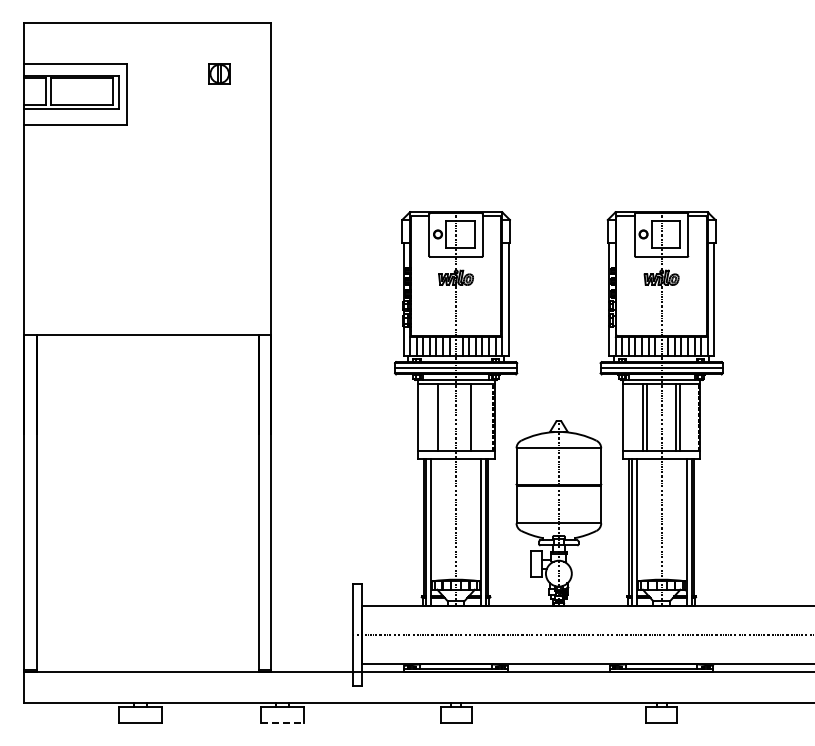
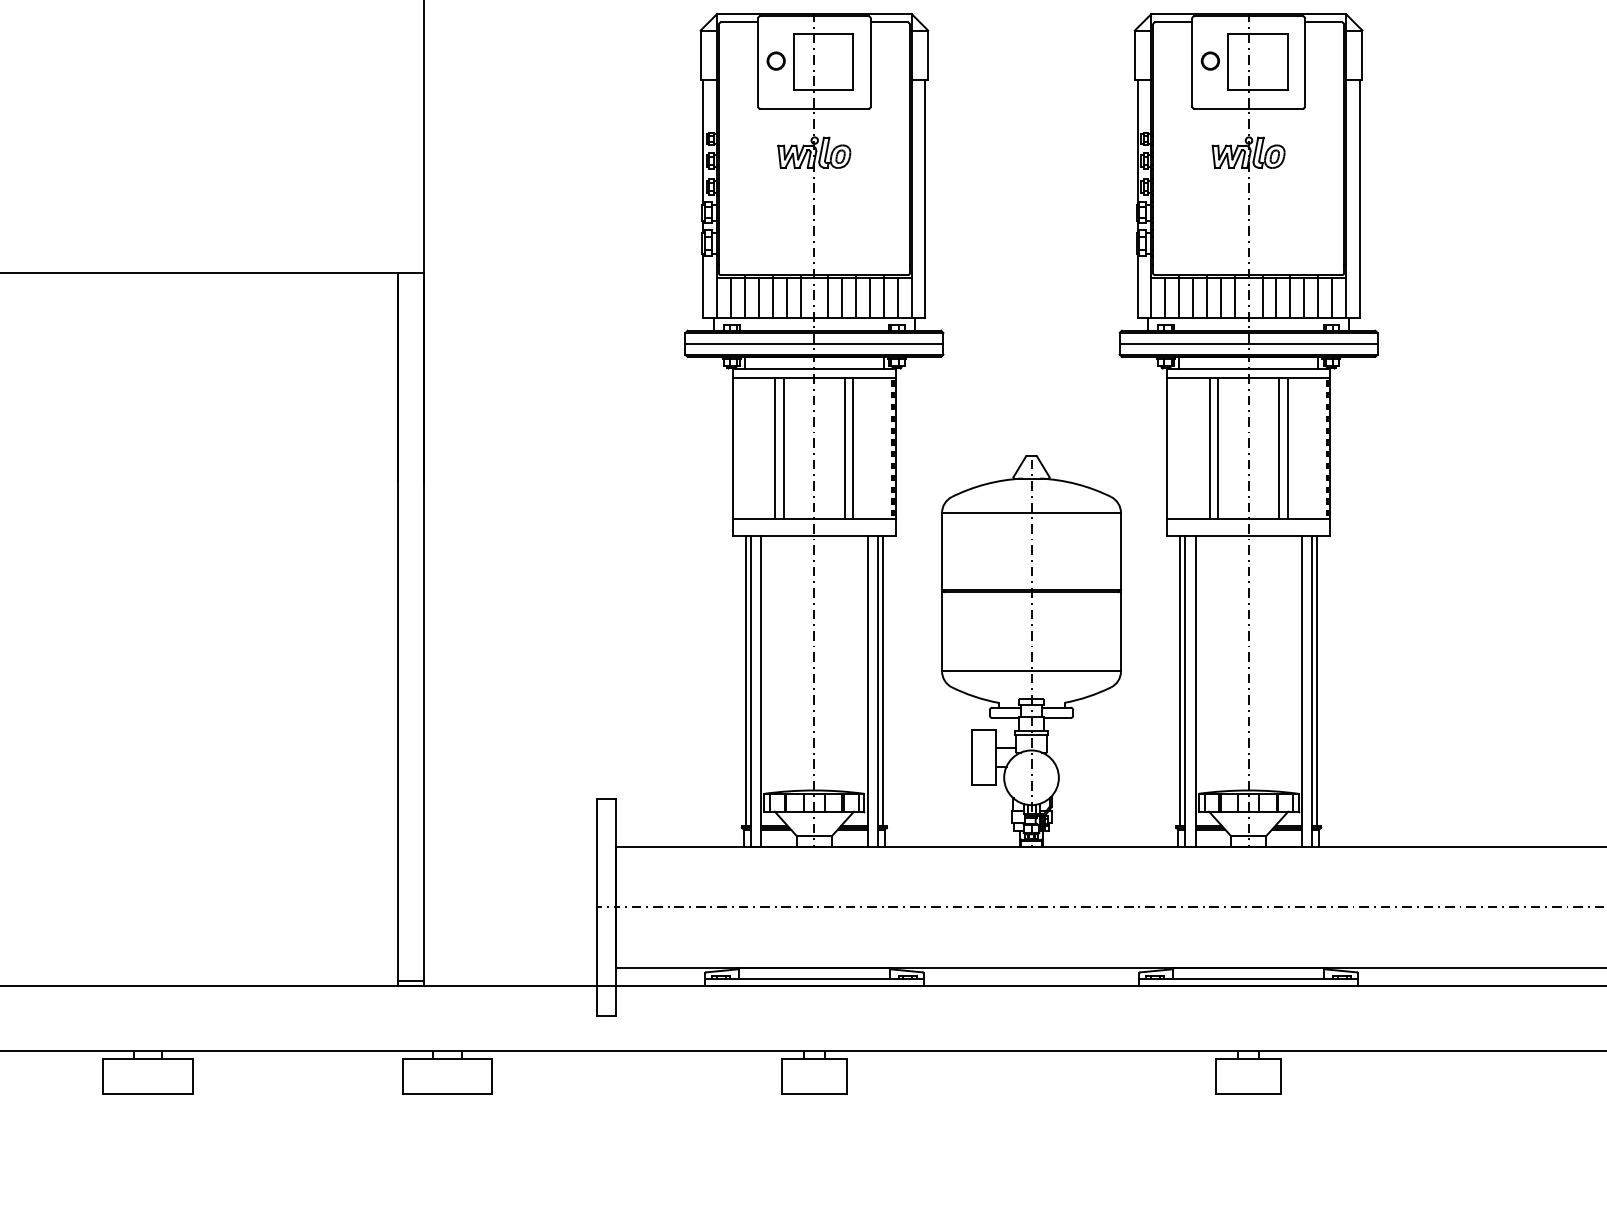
line: (441, 417) -> (783, 447), added
line: (474, 417) -> (853, 447), added
line: (282, 723) -> (447, 1094), dashed -> solid

